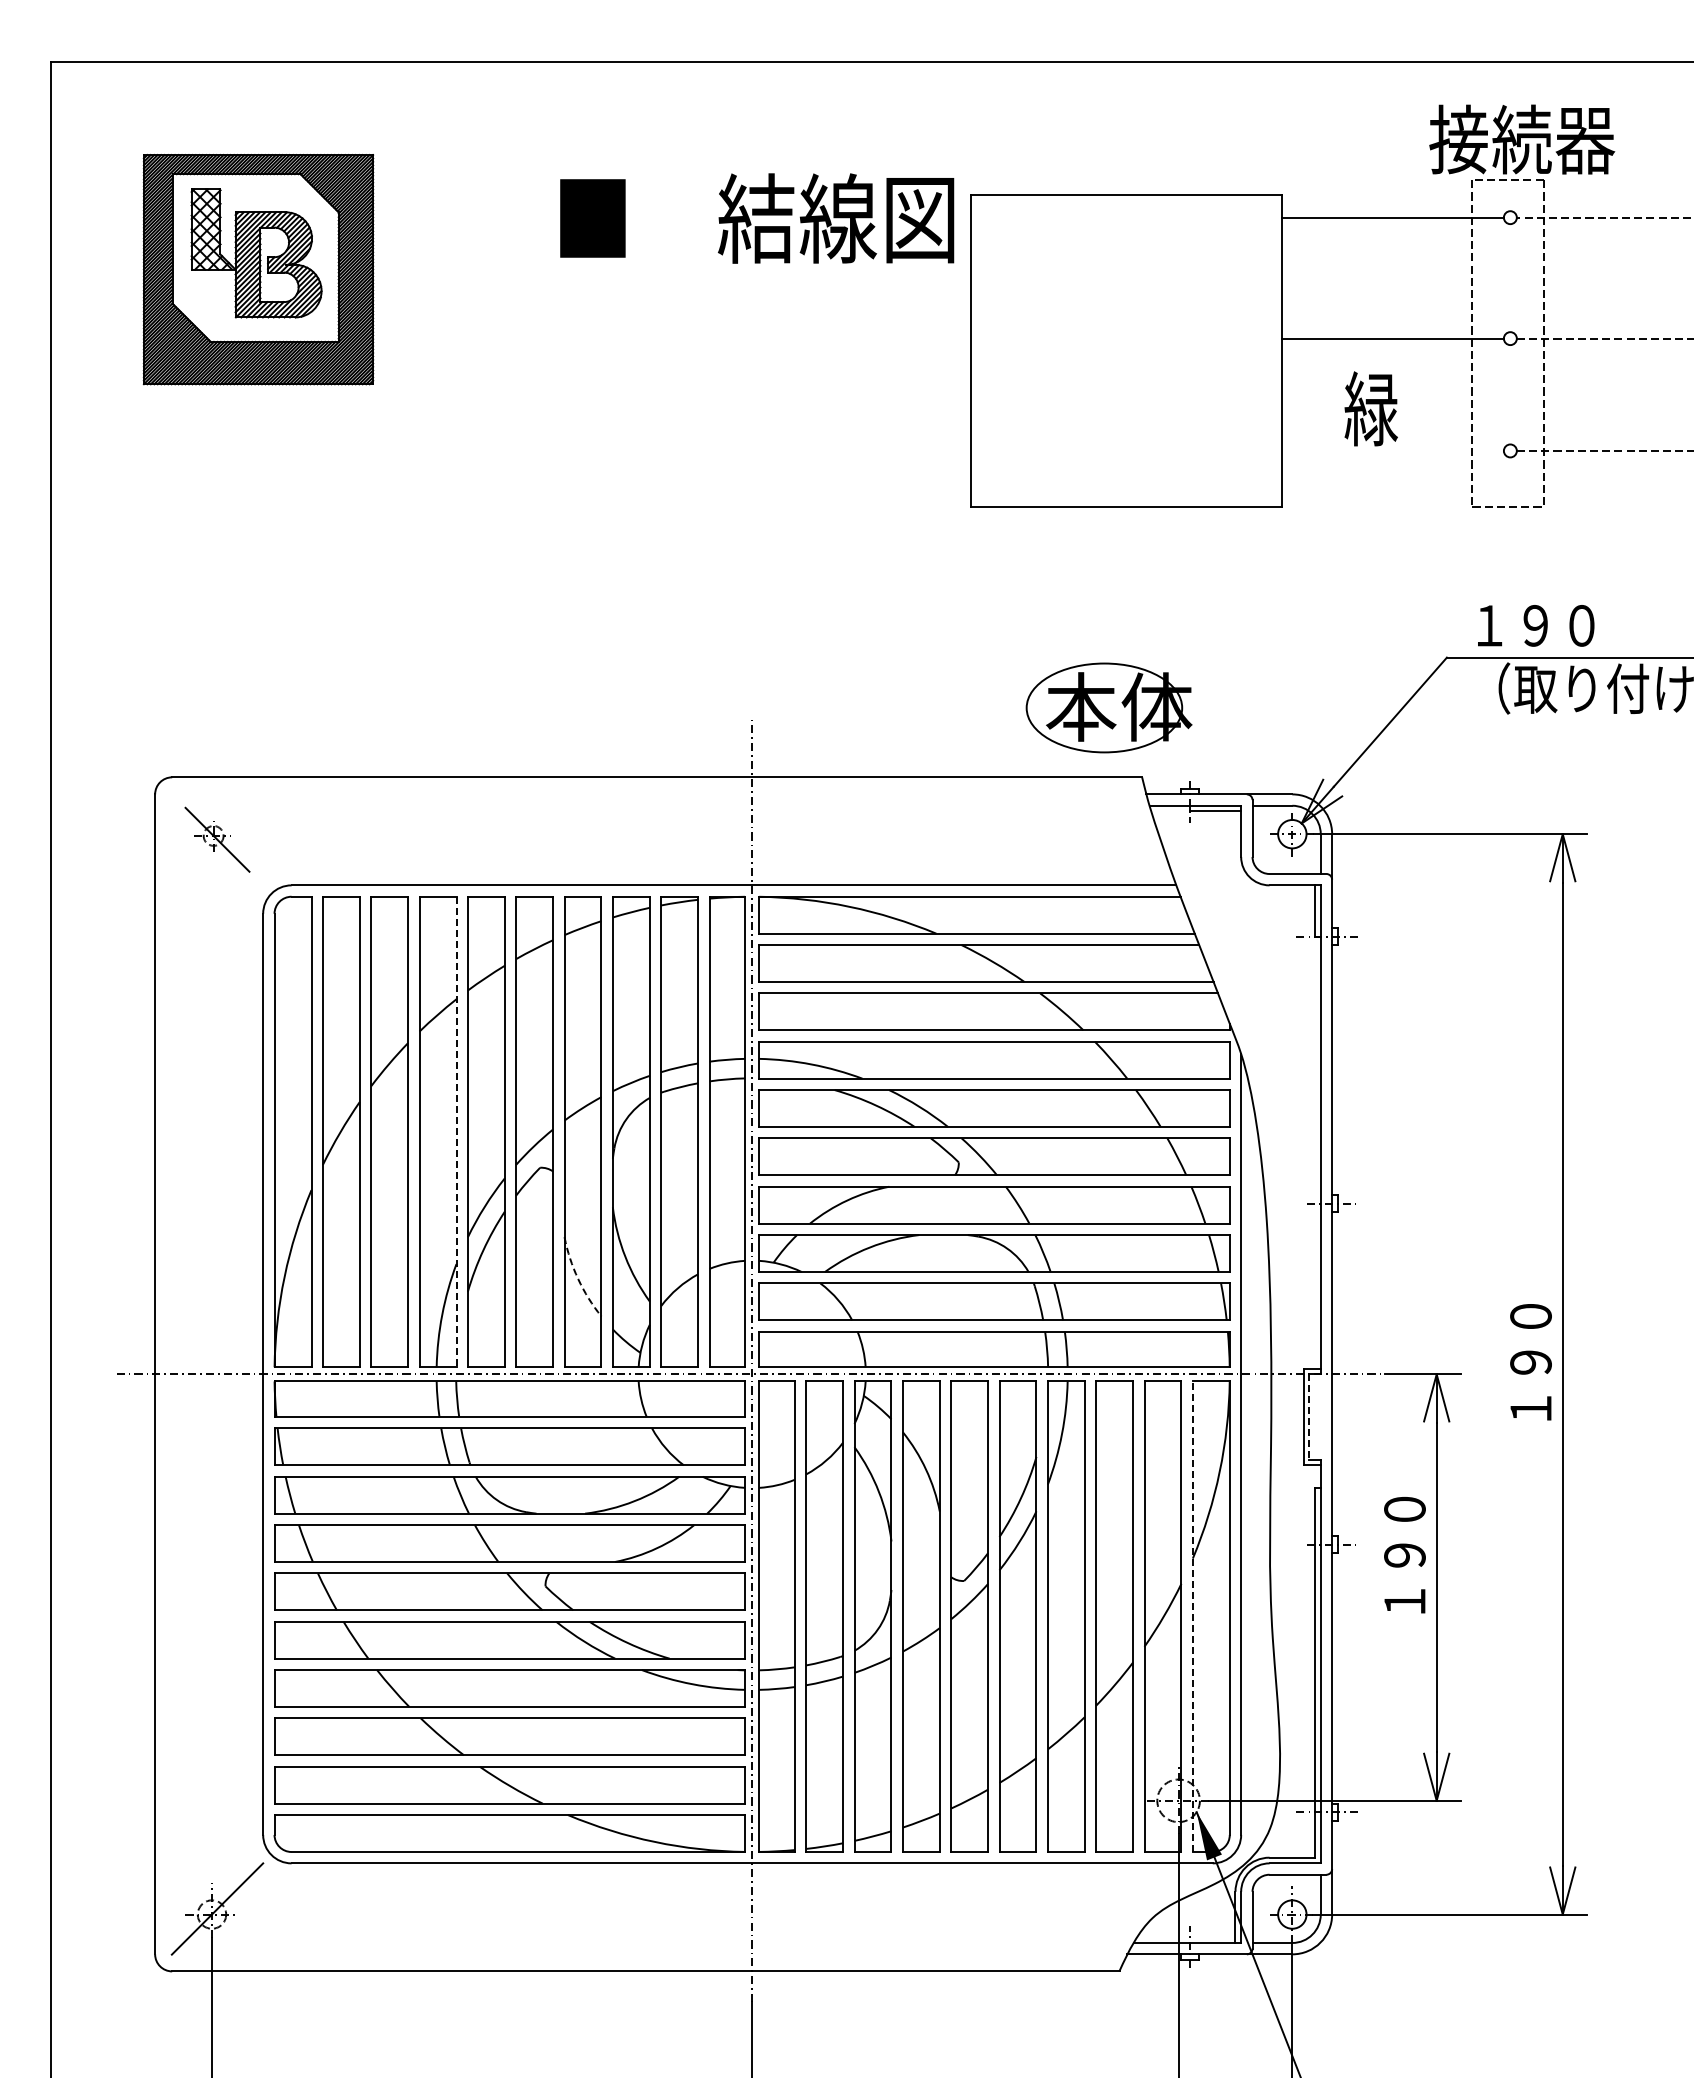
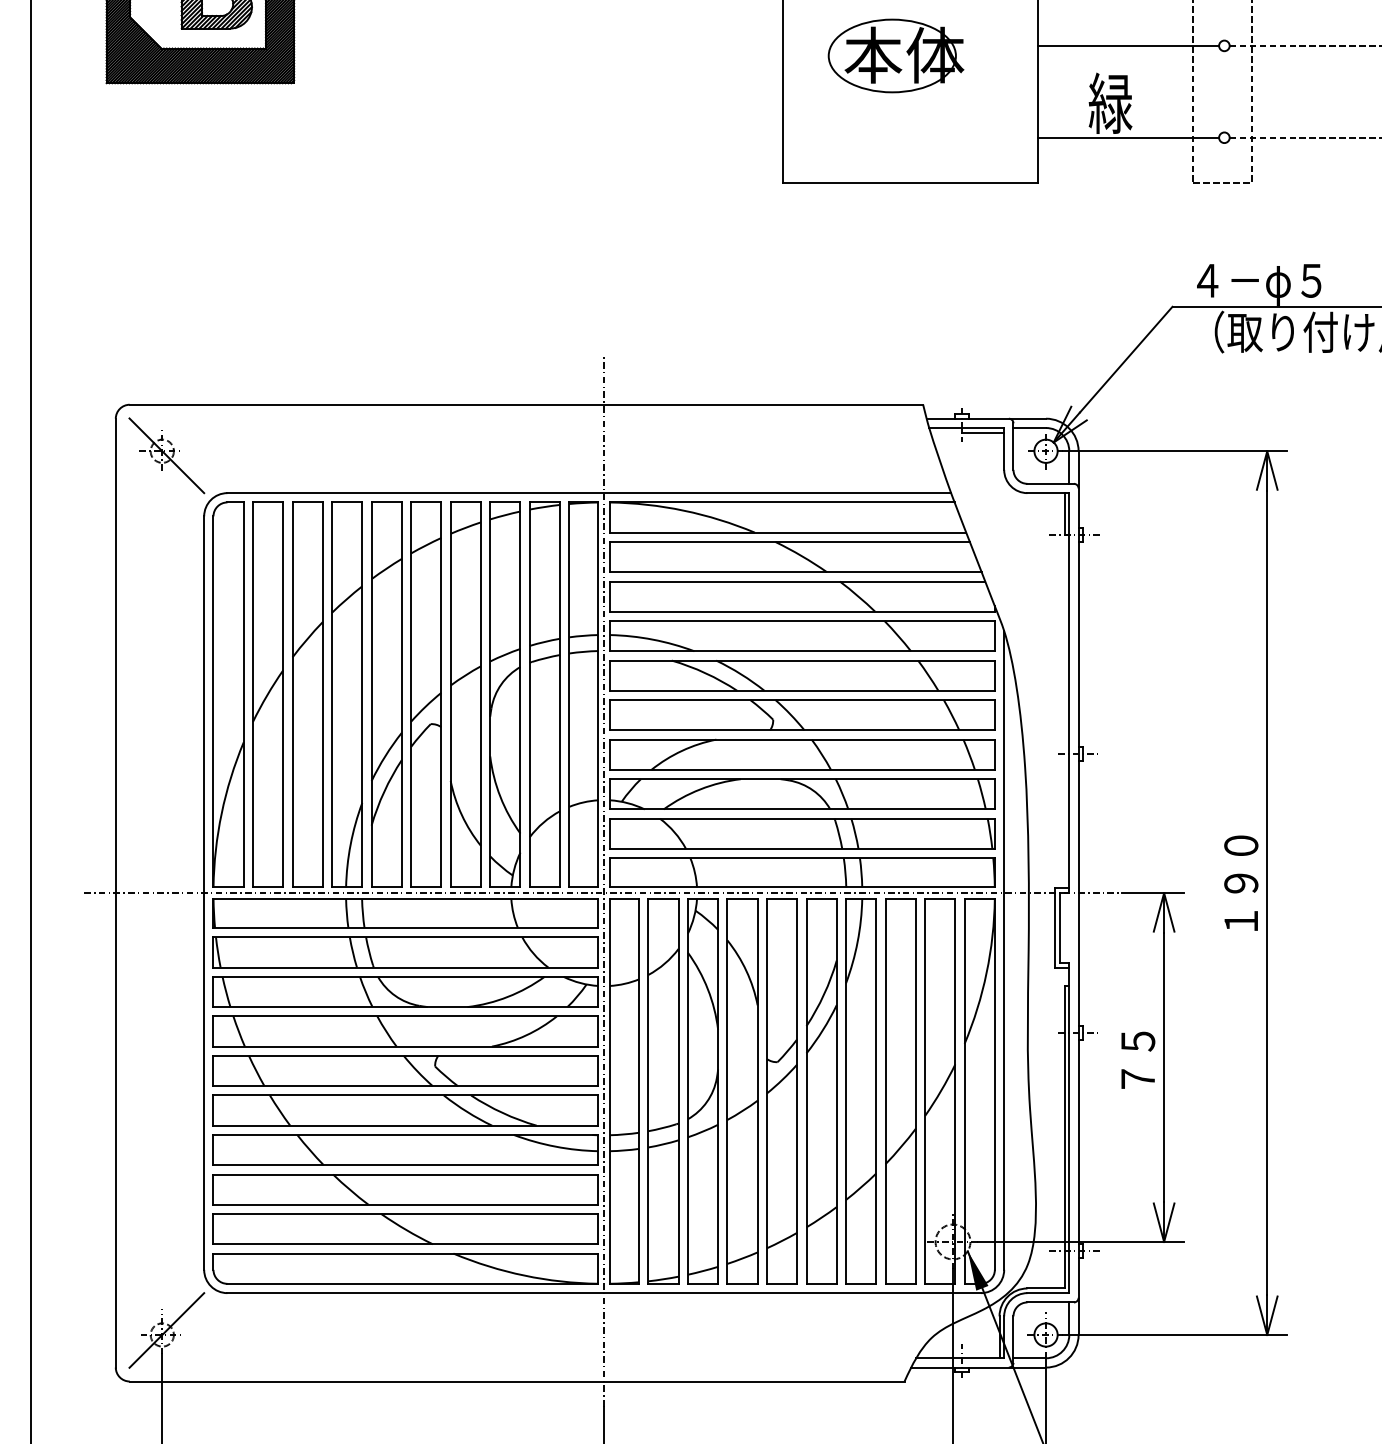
line: (1392, 450) -> (1127, 137), added
text: (1552, 630) -> (1258, 284), １９０ -> ４－φ５
part: (1108, 707) -> (895, 55), moved
part: (217, 839) -> (166, 455), size x1.43
line: (456, 1132) -> (362, 695), dashed -> solid
arc: (578, 1279) -> (462, 815), dashed -> solid
line: (1309, 1417) -> (1060, 928), dashed -> solid
text: (1404, 1554) -> (1137, 1040), １９０ -> ７５
line: (1192, 1616) -> (964, 1091), dashed -> solid

